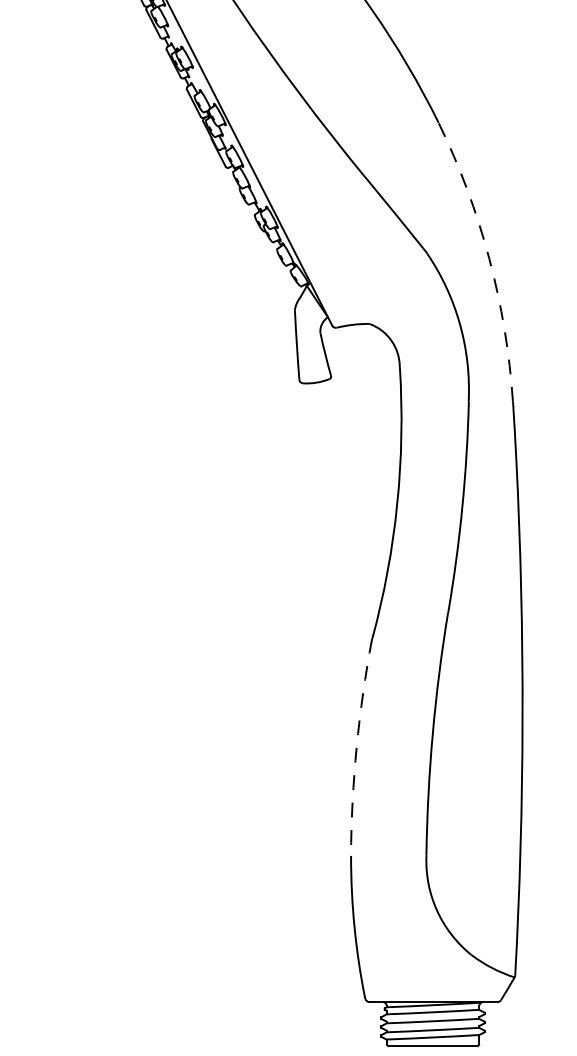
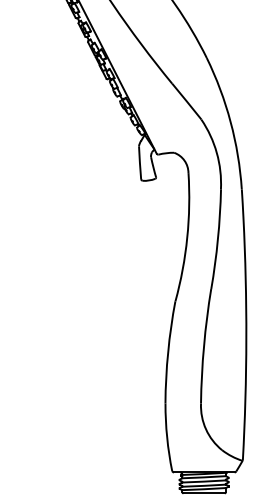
arc: (488, 259) -> (230, 122), dashed -> solid
arc: (357, 747) -> (168, 352), dashed -> solid

